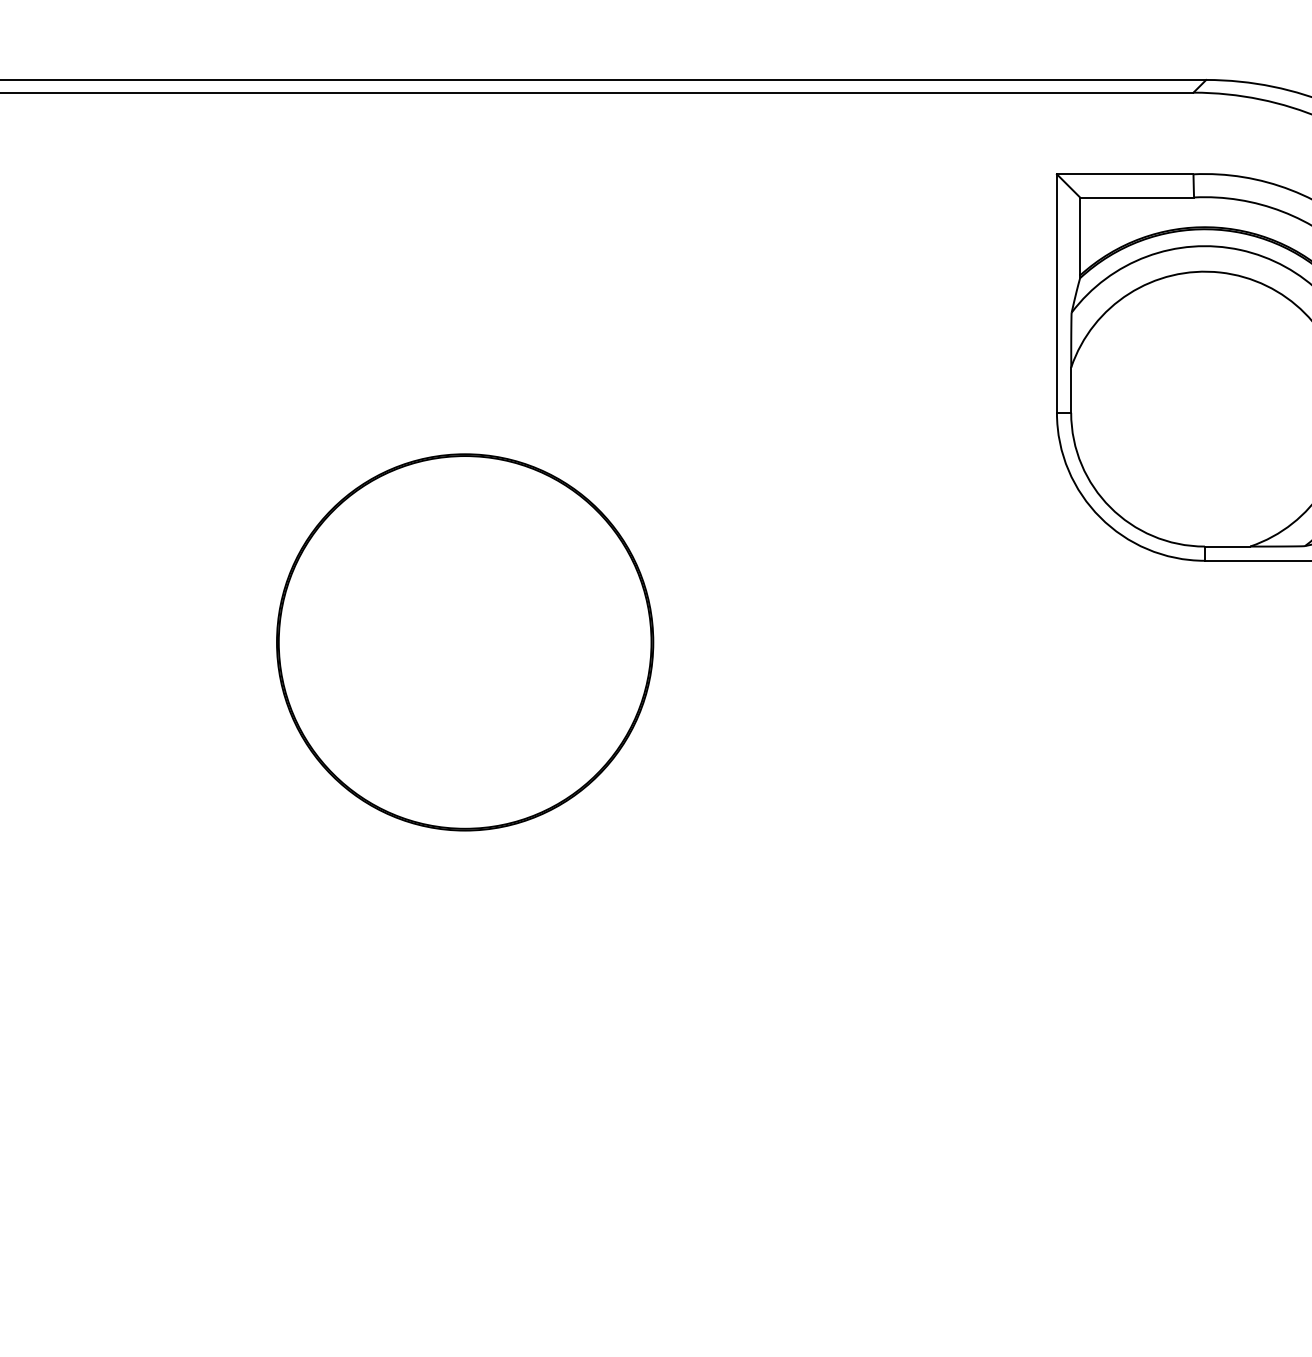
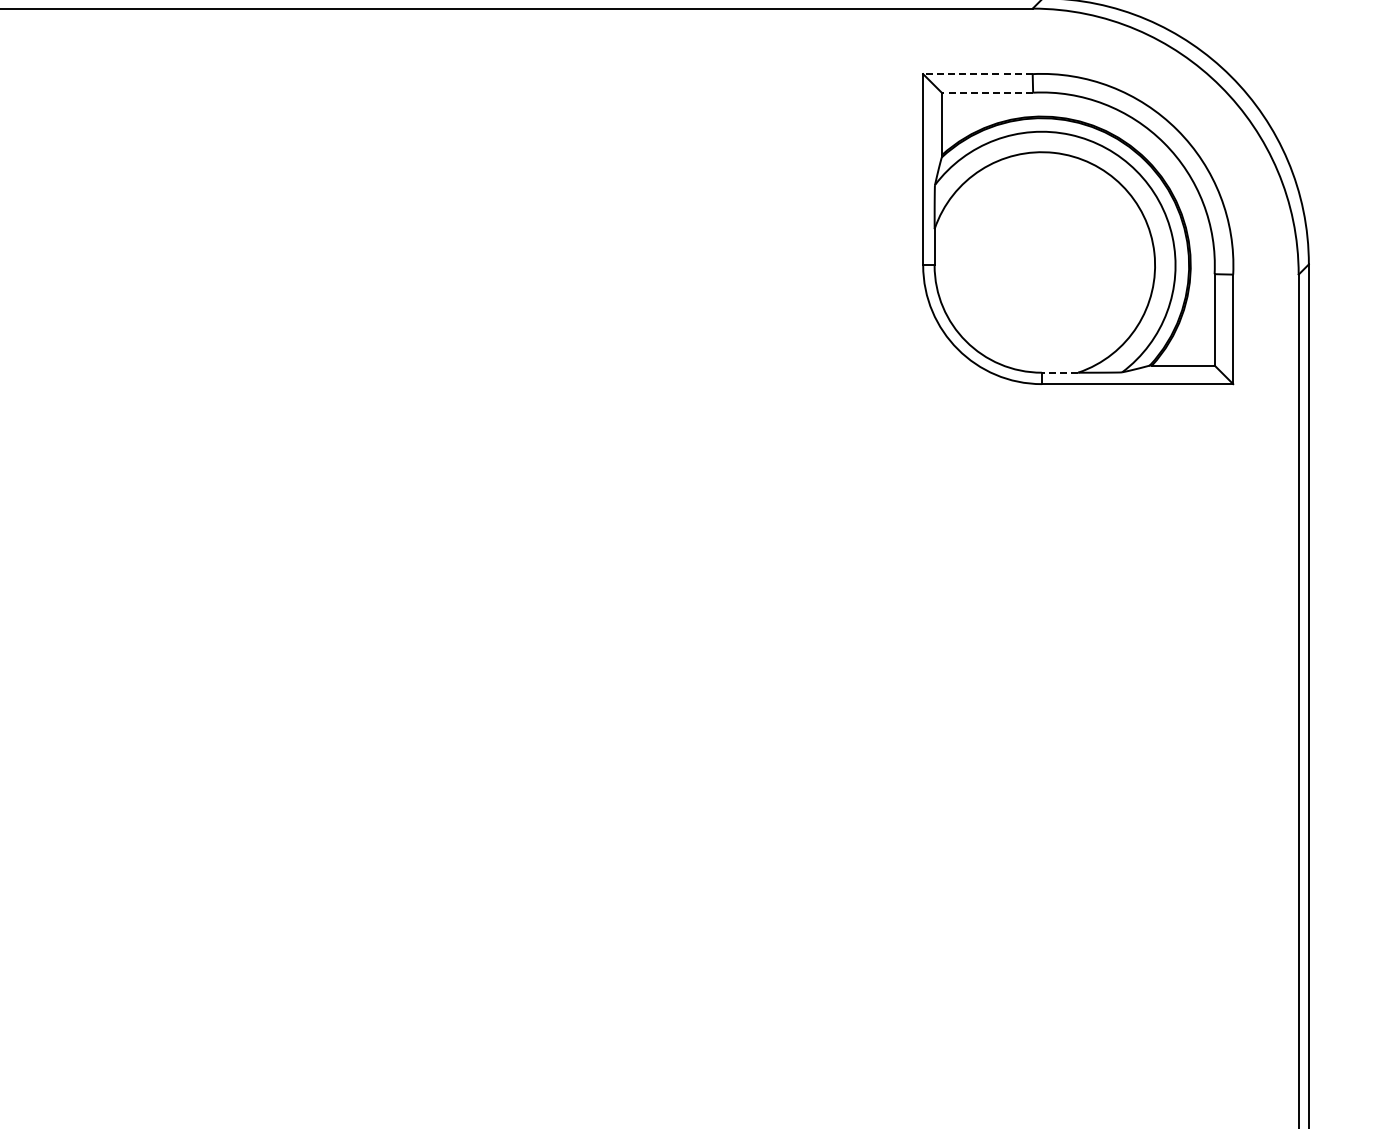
line: (1124, 174) -> (977, 74), solid -> dashed
line: (1137, 197) -> (987, 92), solid -> dashed
line: (1226, 546) -> (1059, 372), solid -> dashed
part: (465, 642) -> (448, 449), removed

